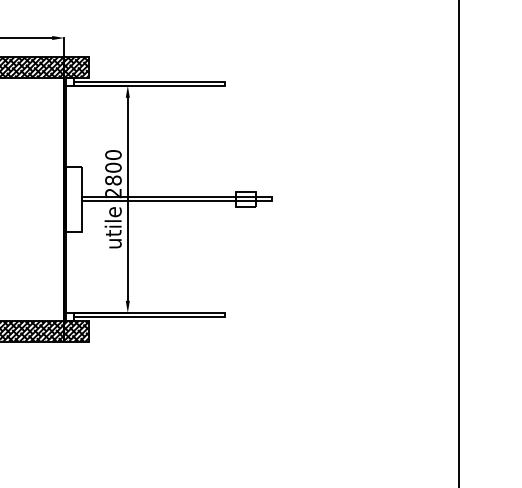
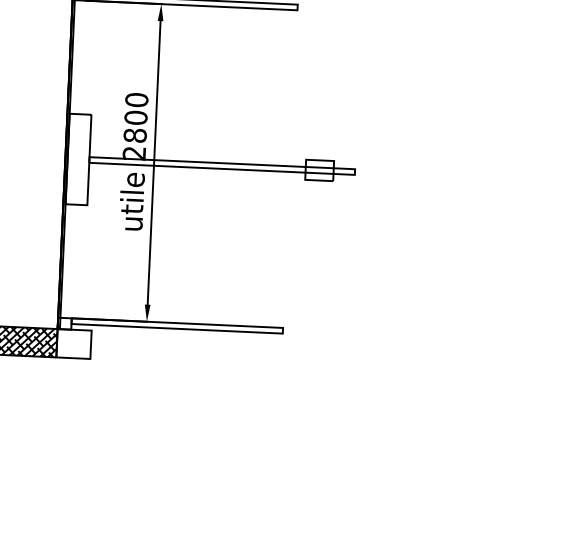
hatch: (76, 331) -> (74, 344), removed

